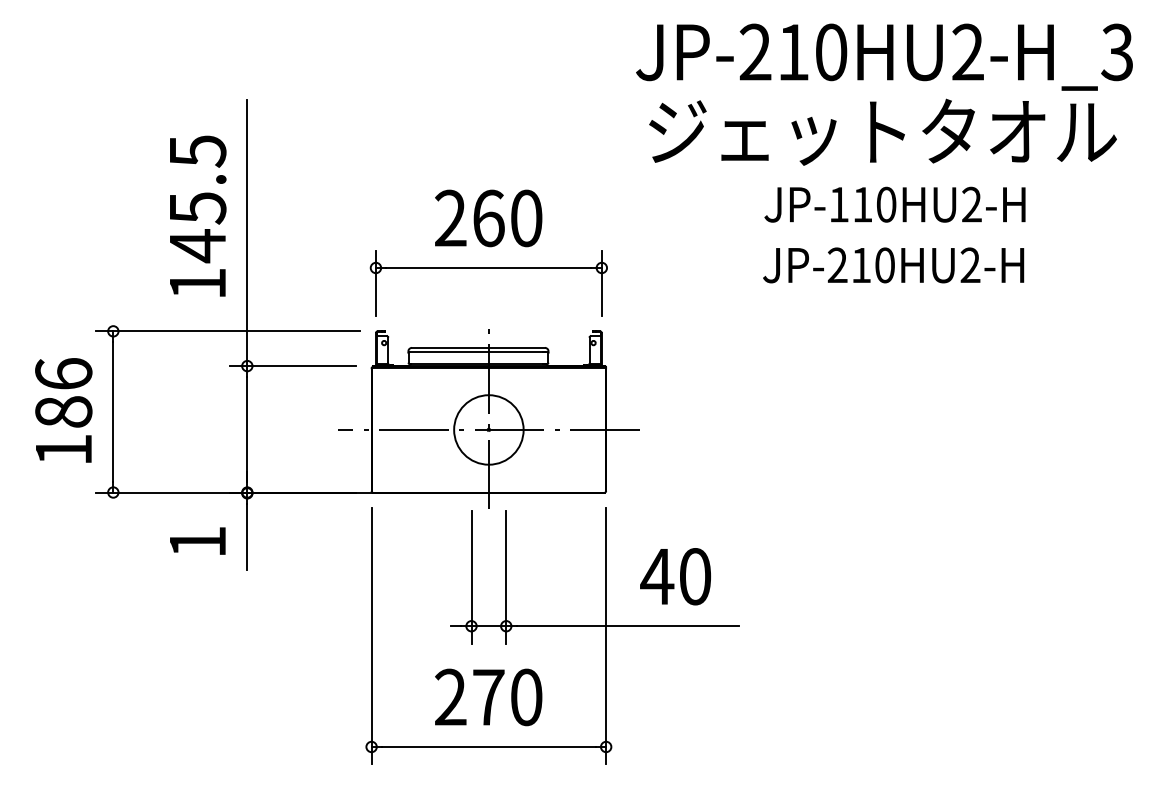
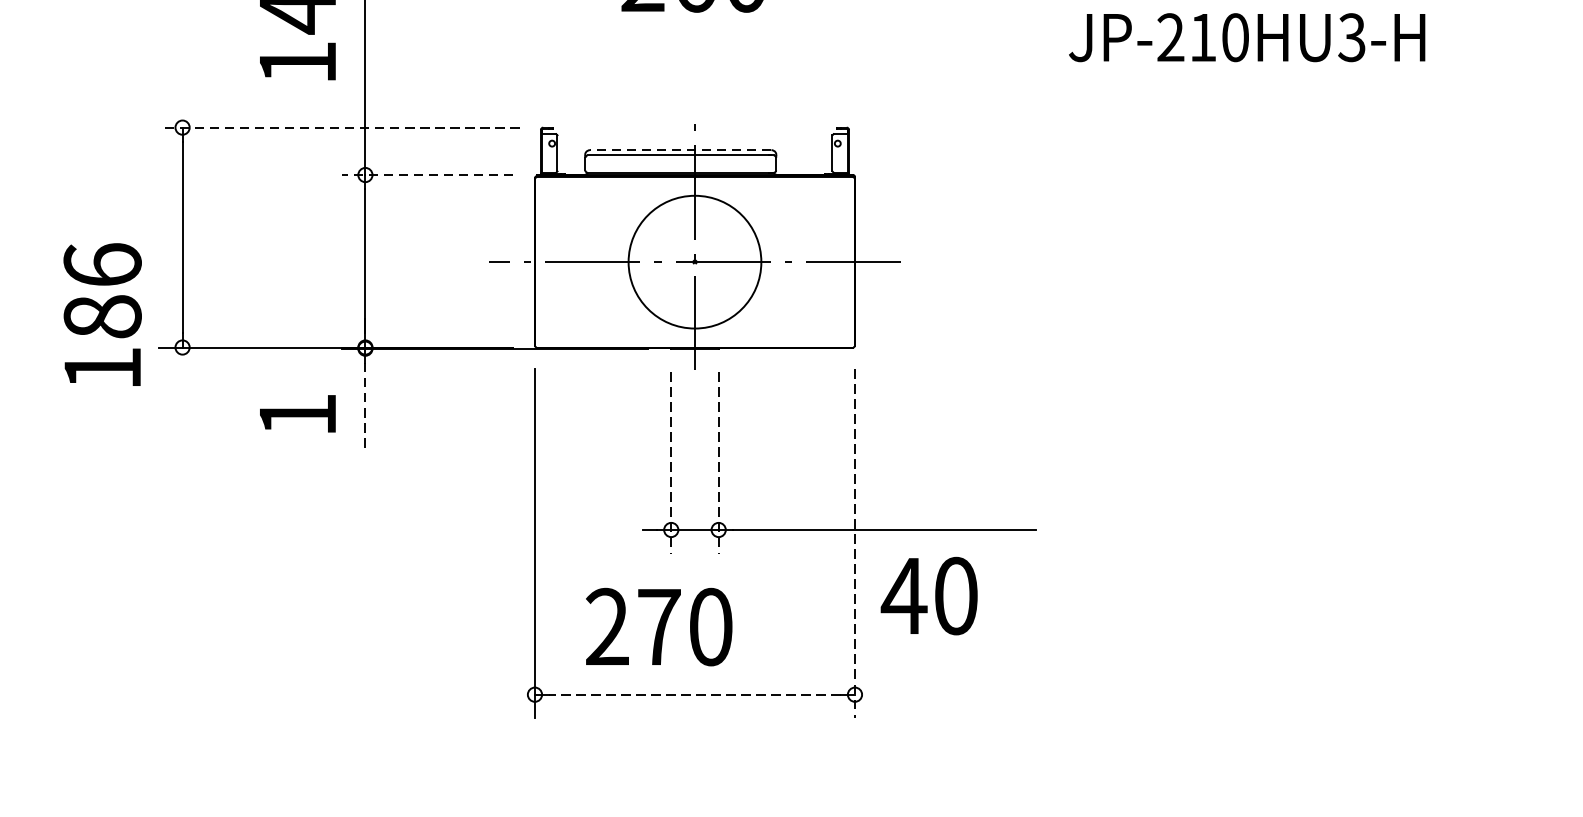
text: (970, 265) -> (1352, 37), JP-210HU2-H -> JP-210HU3-H
part: (488, 268) -> (694, 41), removed
line: (227, 331) -> (338, 127), solid -> dashed
line: (477, 347) -> (679, 149), solid -> dashed
line: (292, 366) -> (427, 175), solid -> dashed
text: (63, 410) -> (102, 314), moved
circle: (488, 429) -> (694, 261), size x1.4
line: (247, 536) -> (365, 407), solid -> dashed
text: (675, 576) -> (929, 595), moved
line: (471, 577) -> (671, 463), solid -> dashed
line: (506, 577) -> (719, 463), solid -> dashed
line: (606, 636) -> (855, 543), solid -> dashed
text: (488, 697) -> (658, 627), moved
line: (488, 746) -> (694, 694), solid -> dashed

